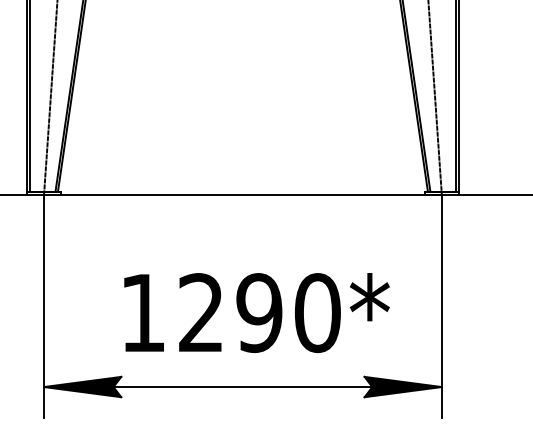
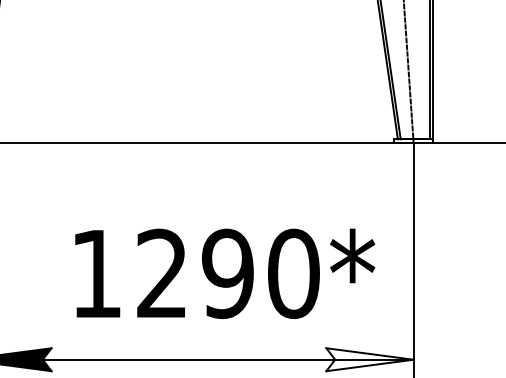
text: (256, 312) -> (224, 273), moved
fill: (402, 386) -> (369, 359), removed

